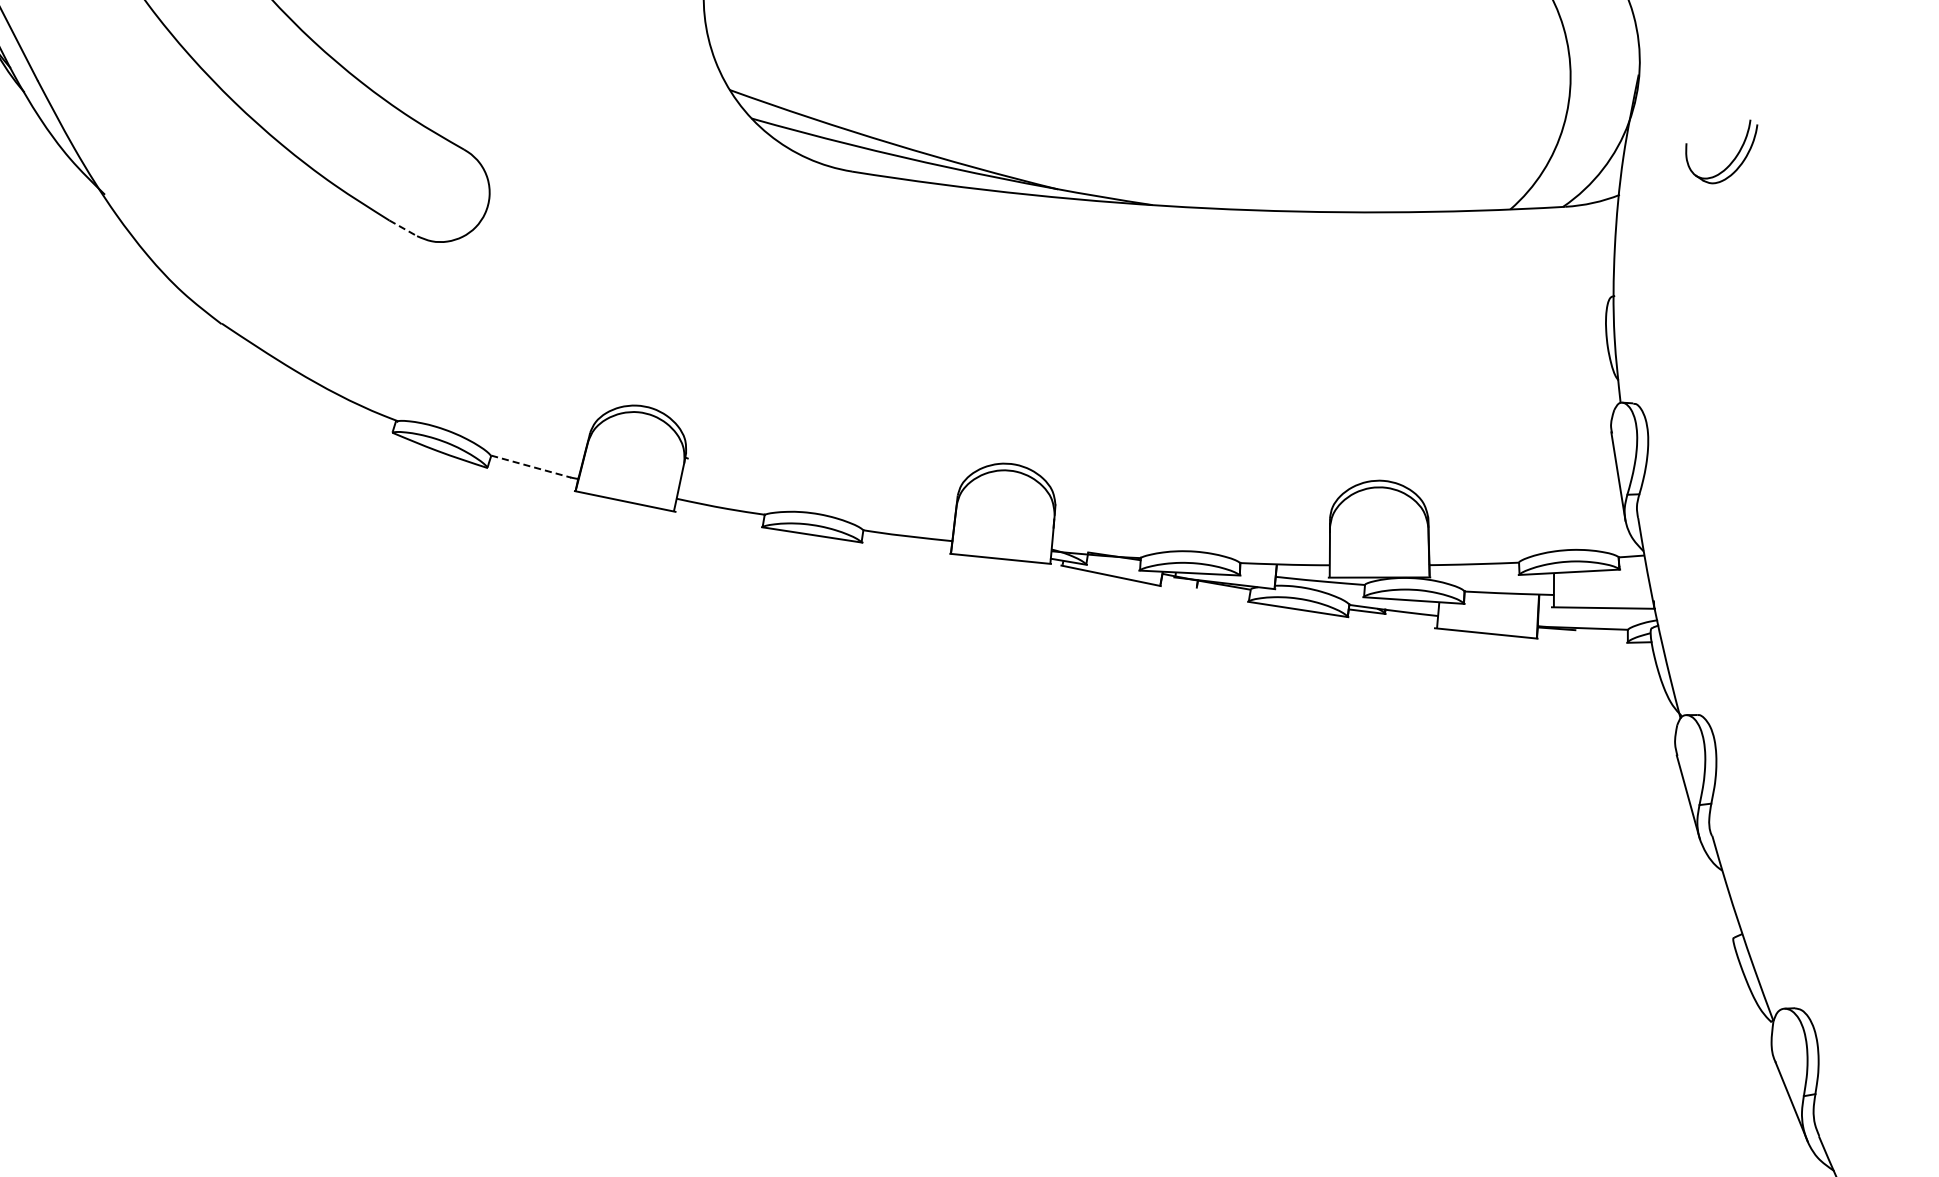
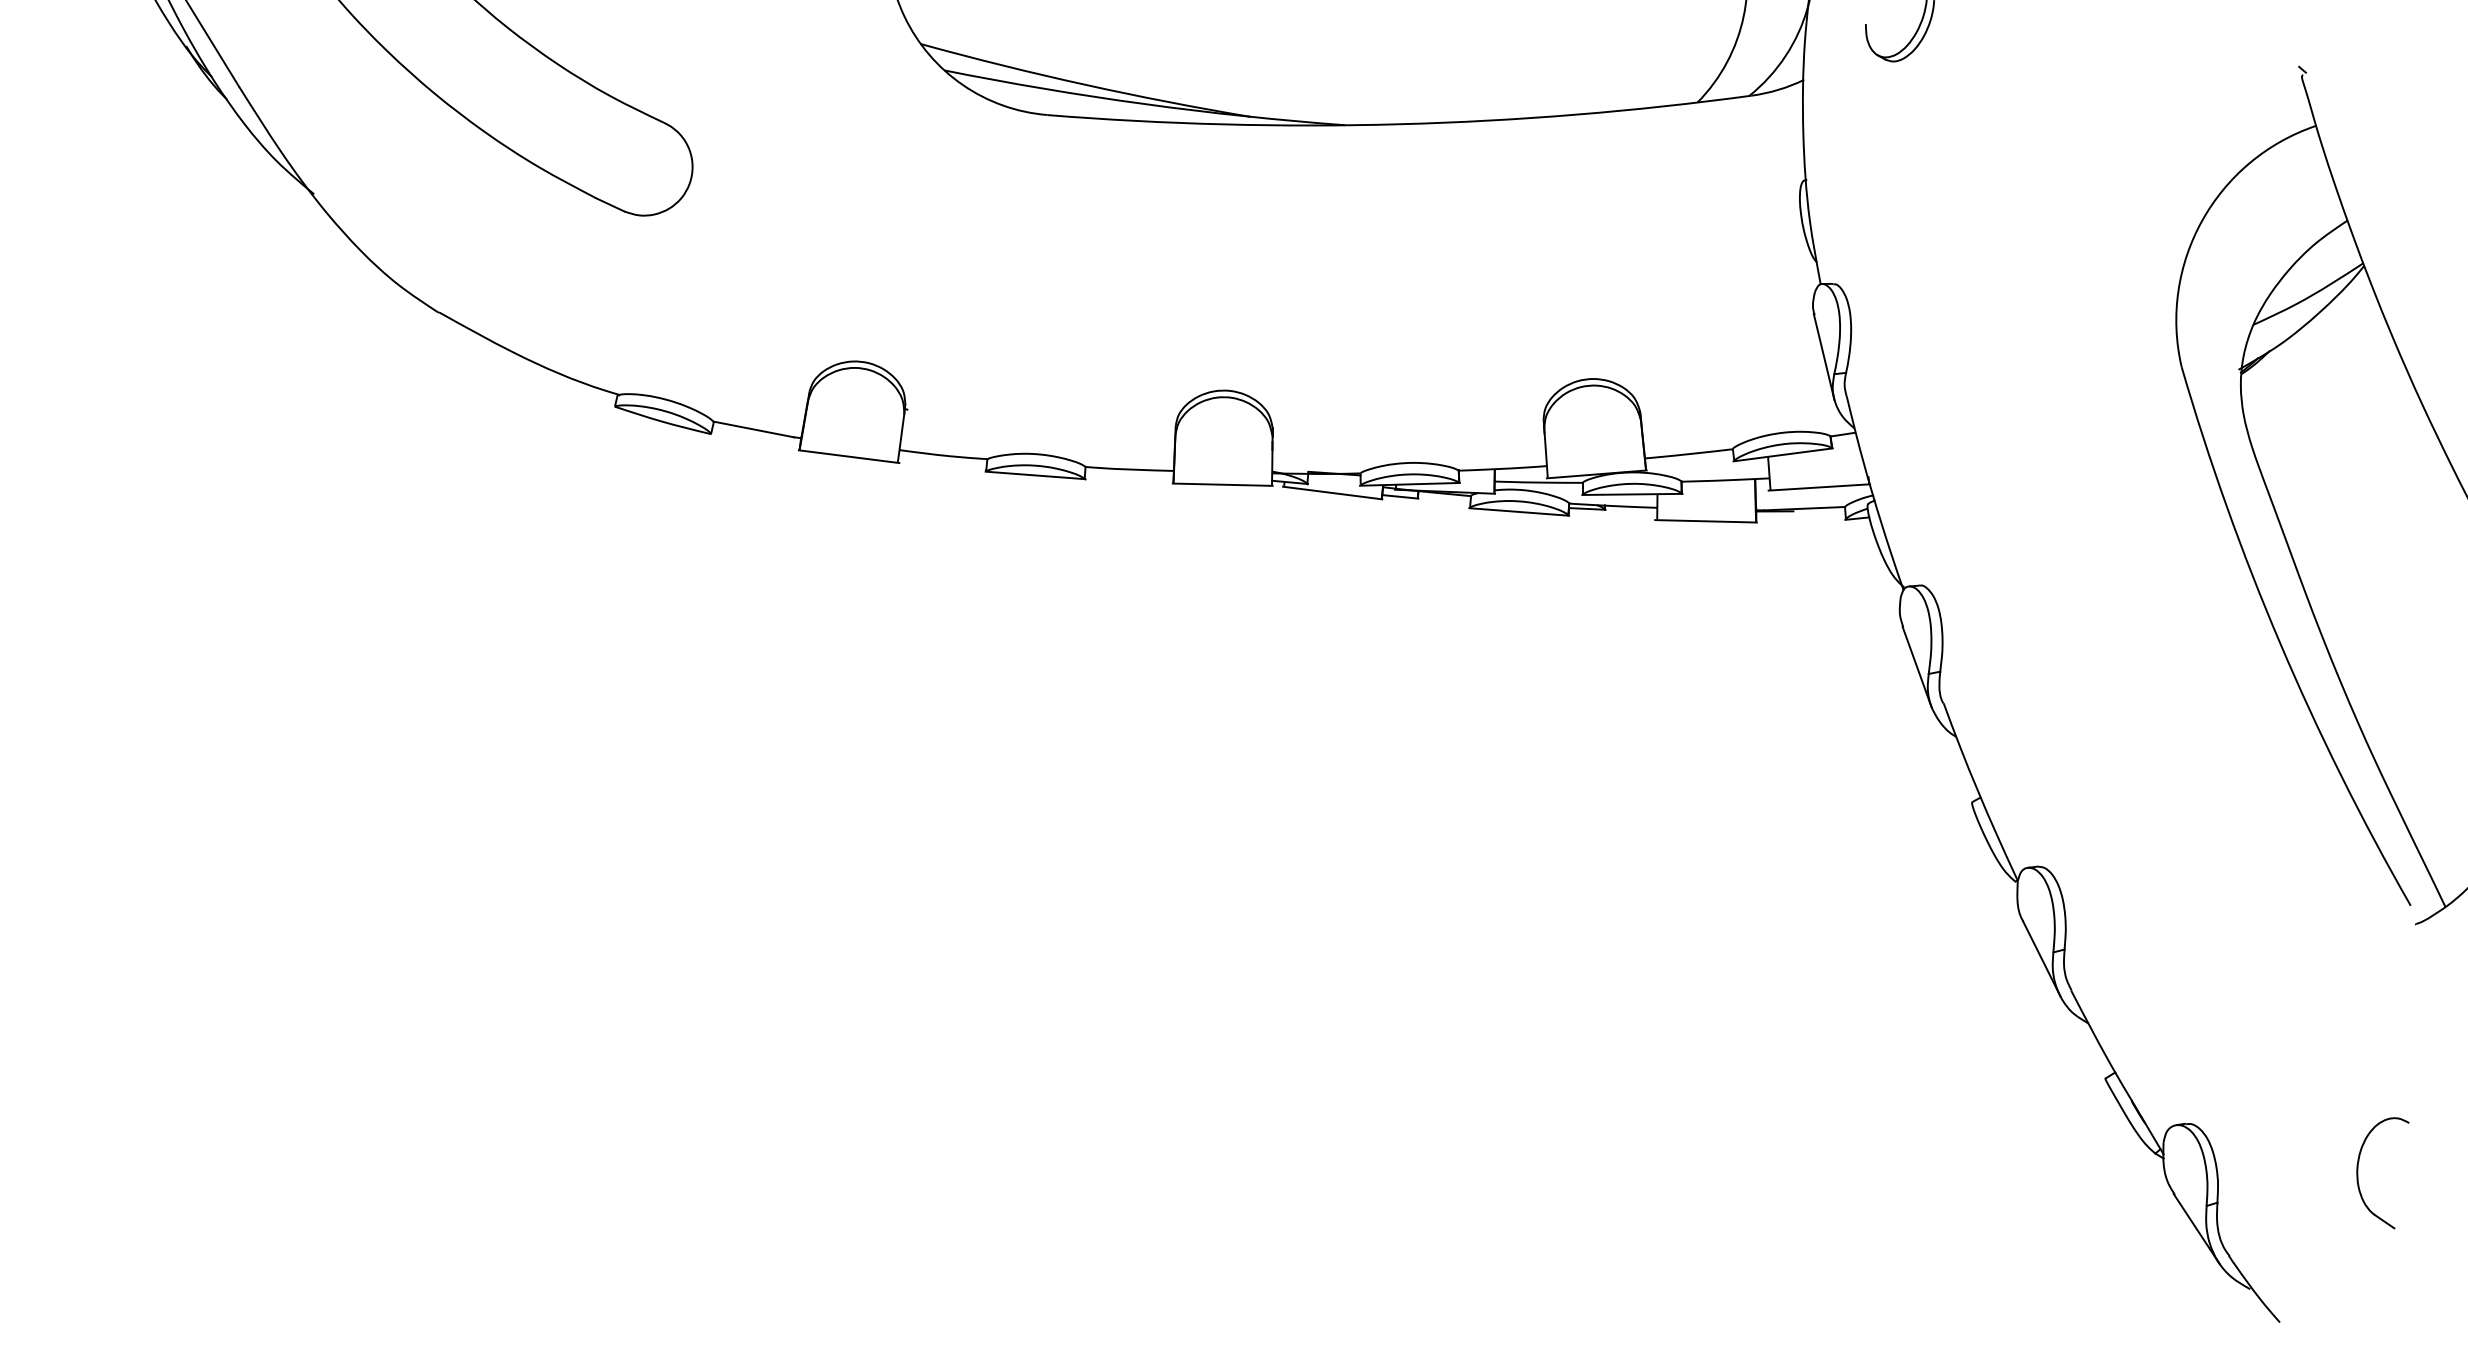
line: (403, 228) -> (610, 204), dashed -> solid
line: (530, 466) -> (753, 429), dashed -> solid
line: (1179, 584) -> (1400, 496), added

